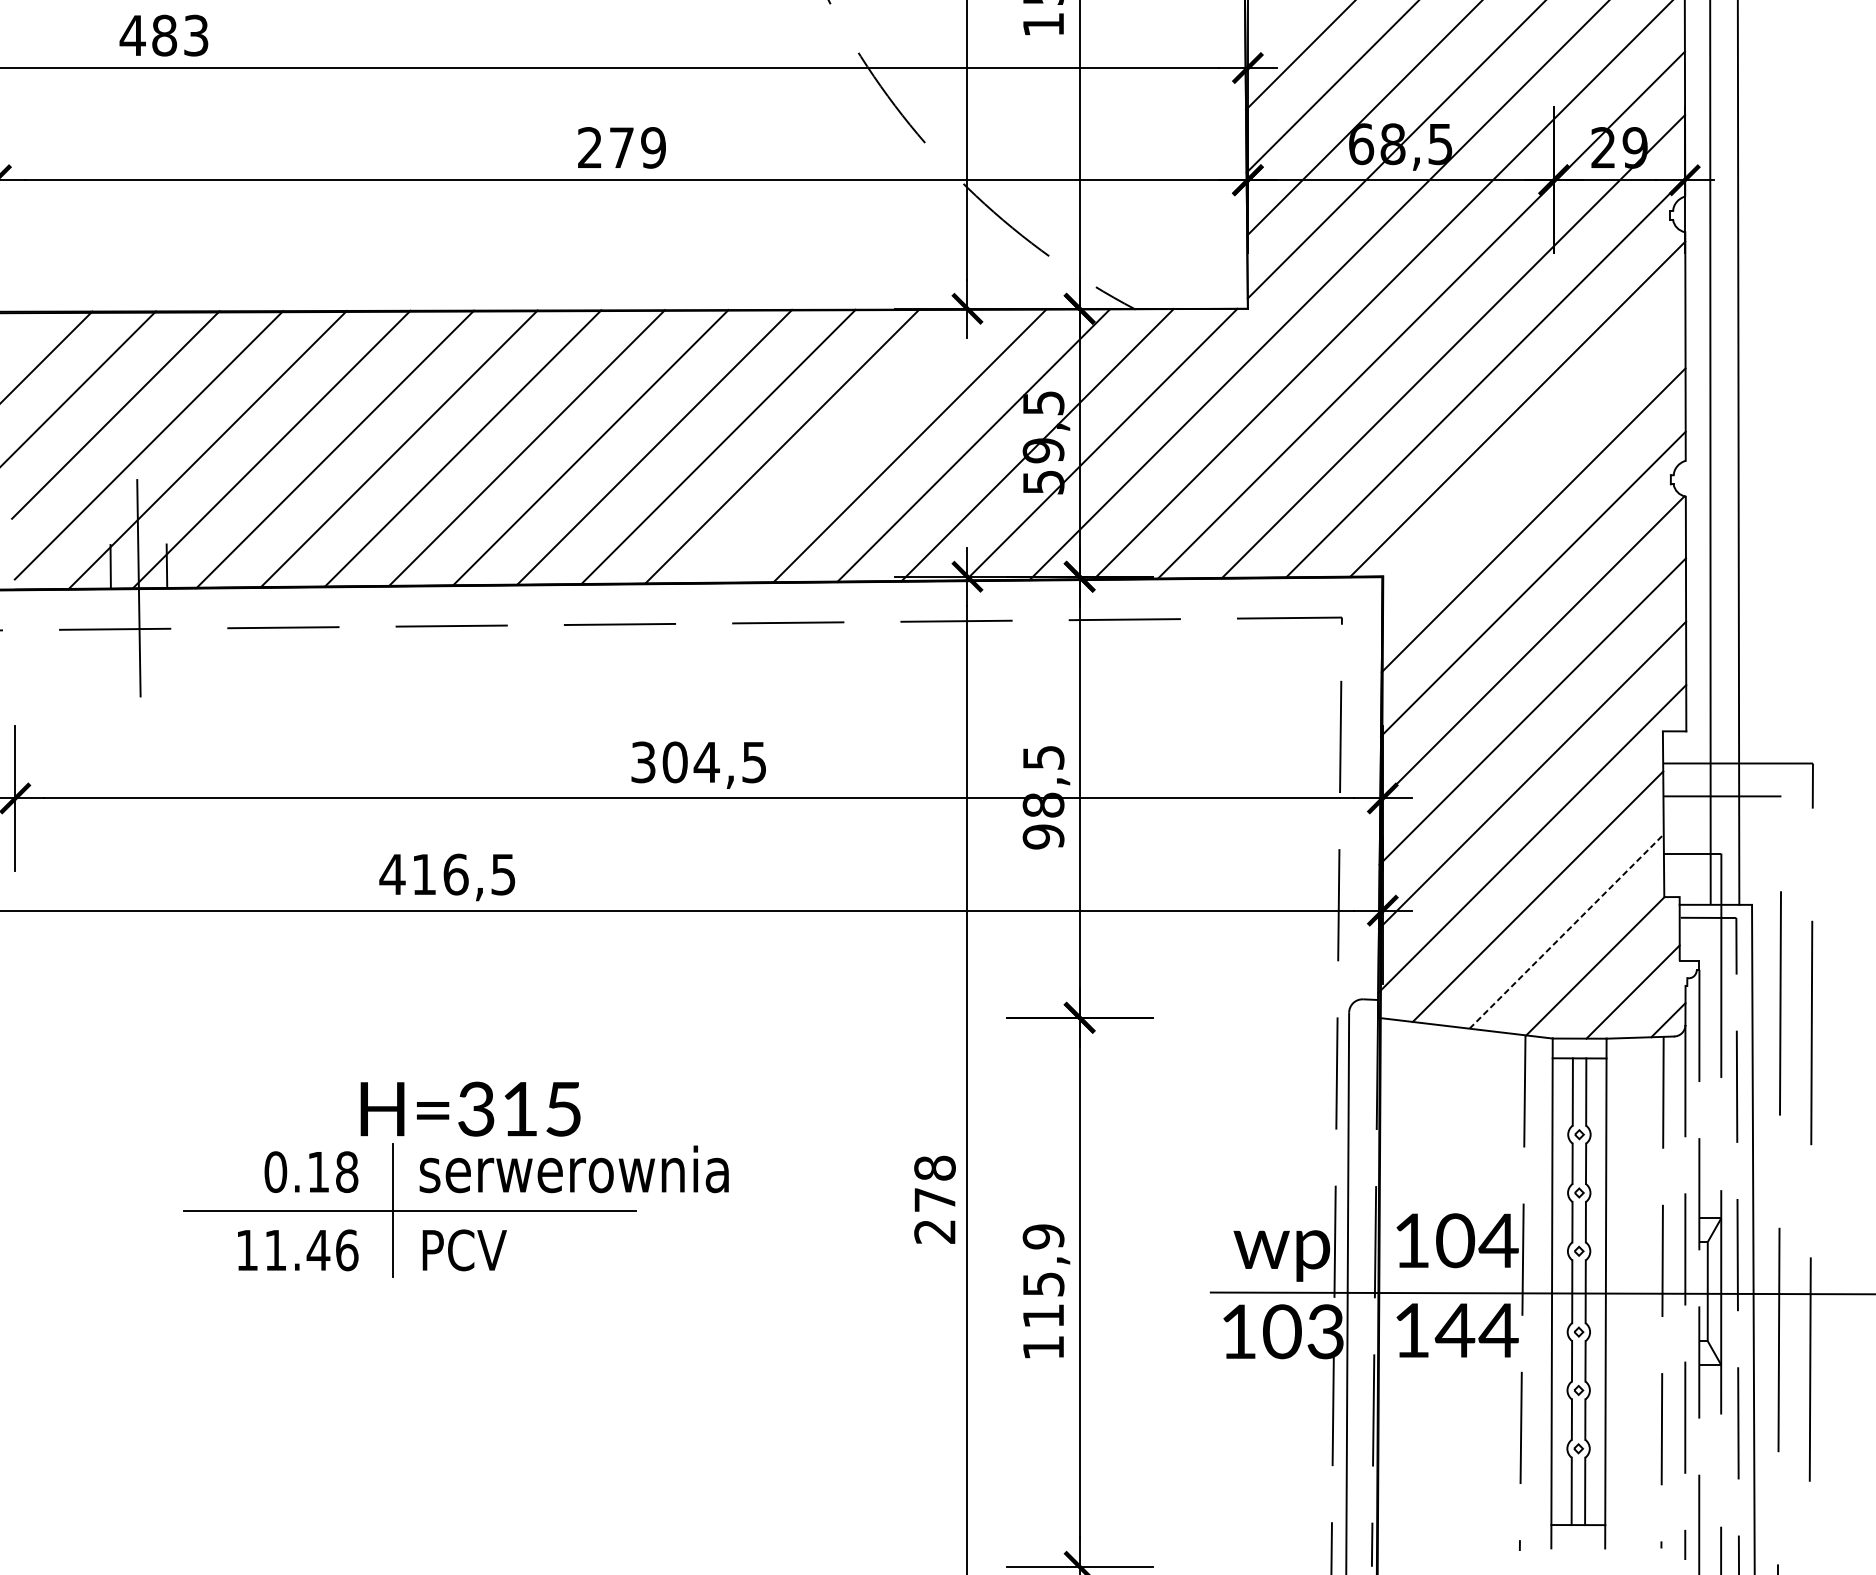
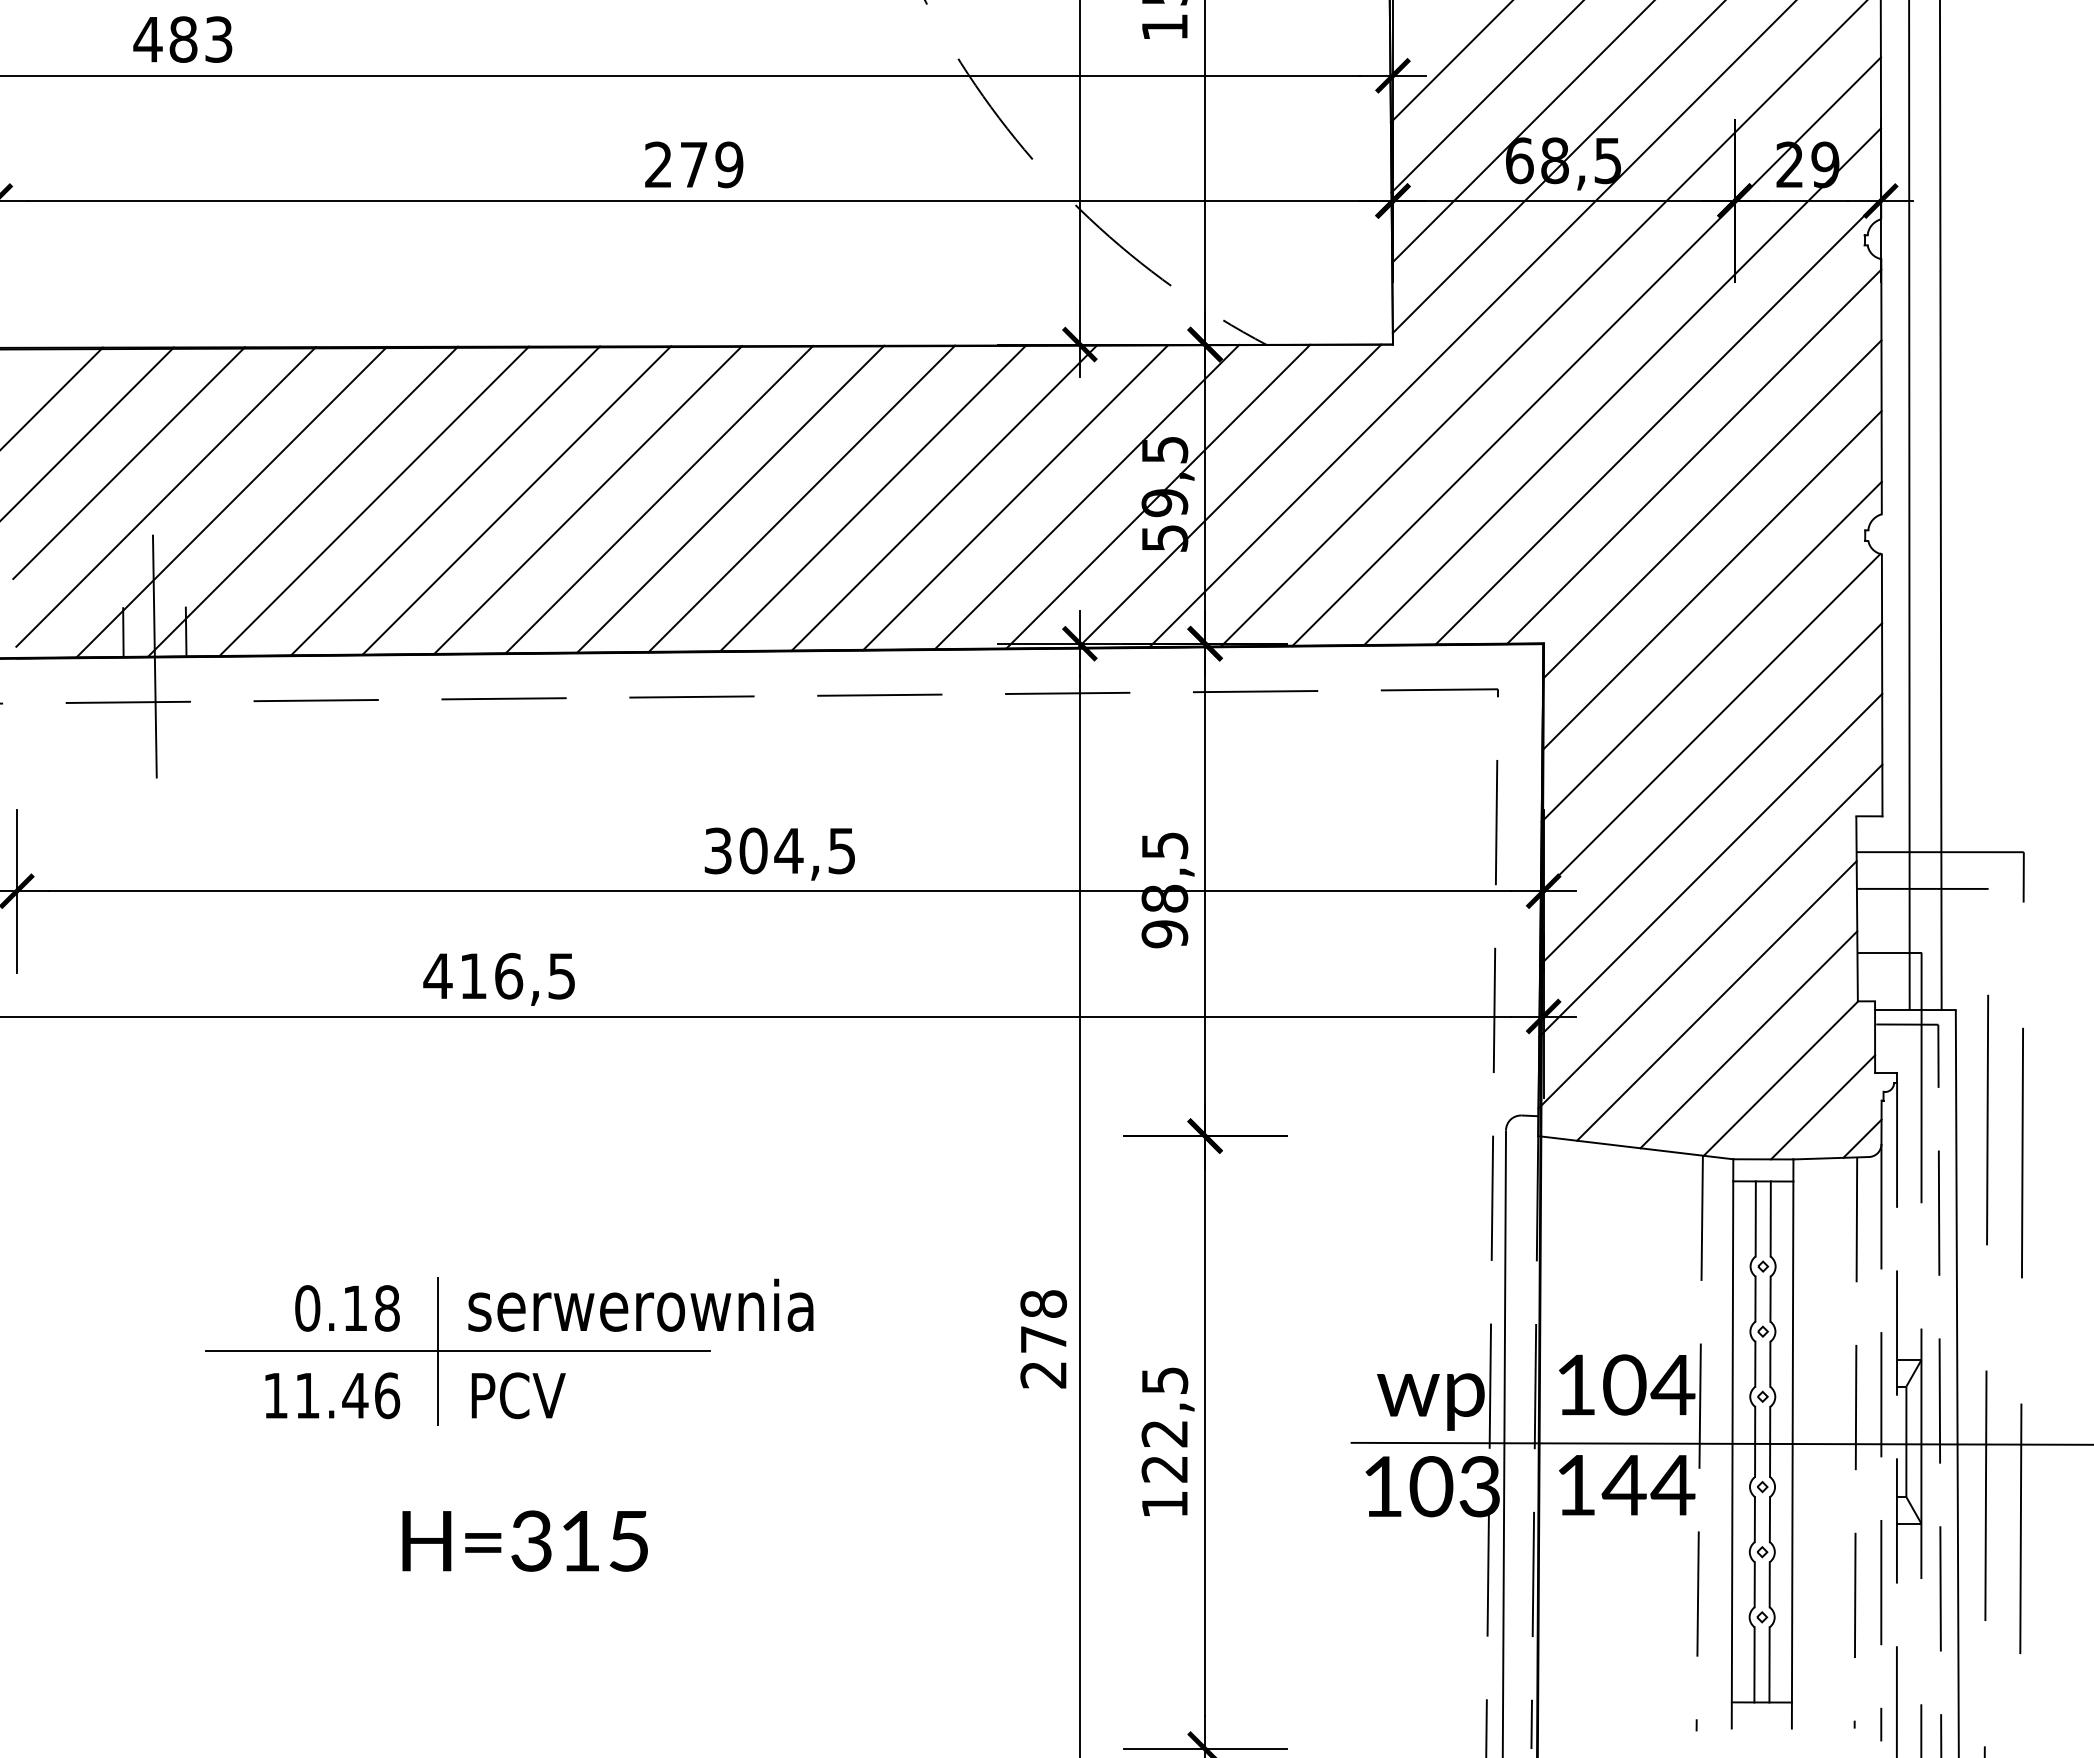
line: (846, 445) -> (944, 497), added
line: (1534, 456) -> (1712, 509), added
line: (1567, 931) -> (1749, 1039), dashed -> solid
text: (469, 1108) -> (524, 1540), moved
text: (1043, 1276) -> (1164, 1424), 115,9 -> 122,5

